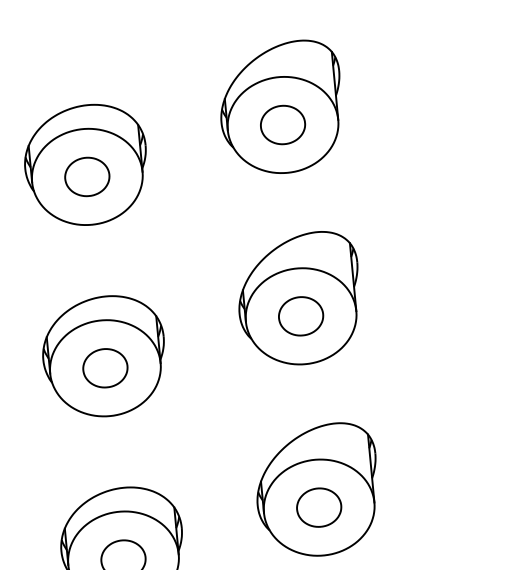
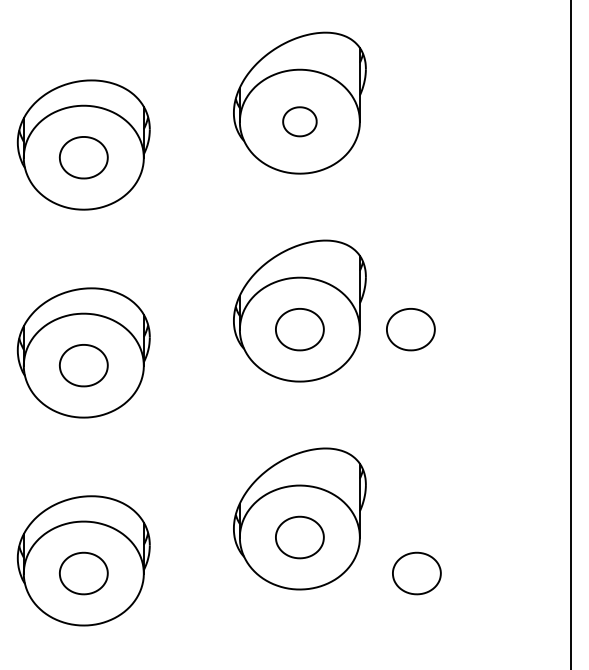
part: (282, 124) -> (299, 121), size x0.7
part: (402, 306) -> (410, 329), added
part: (429, 530) -> (416, 573), added

